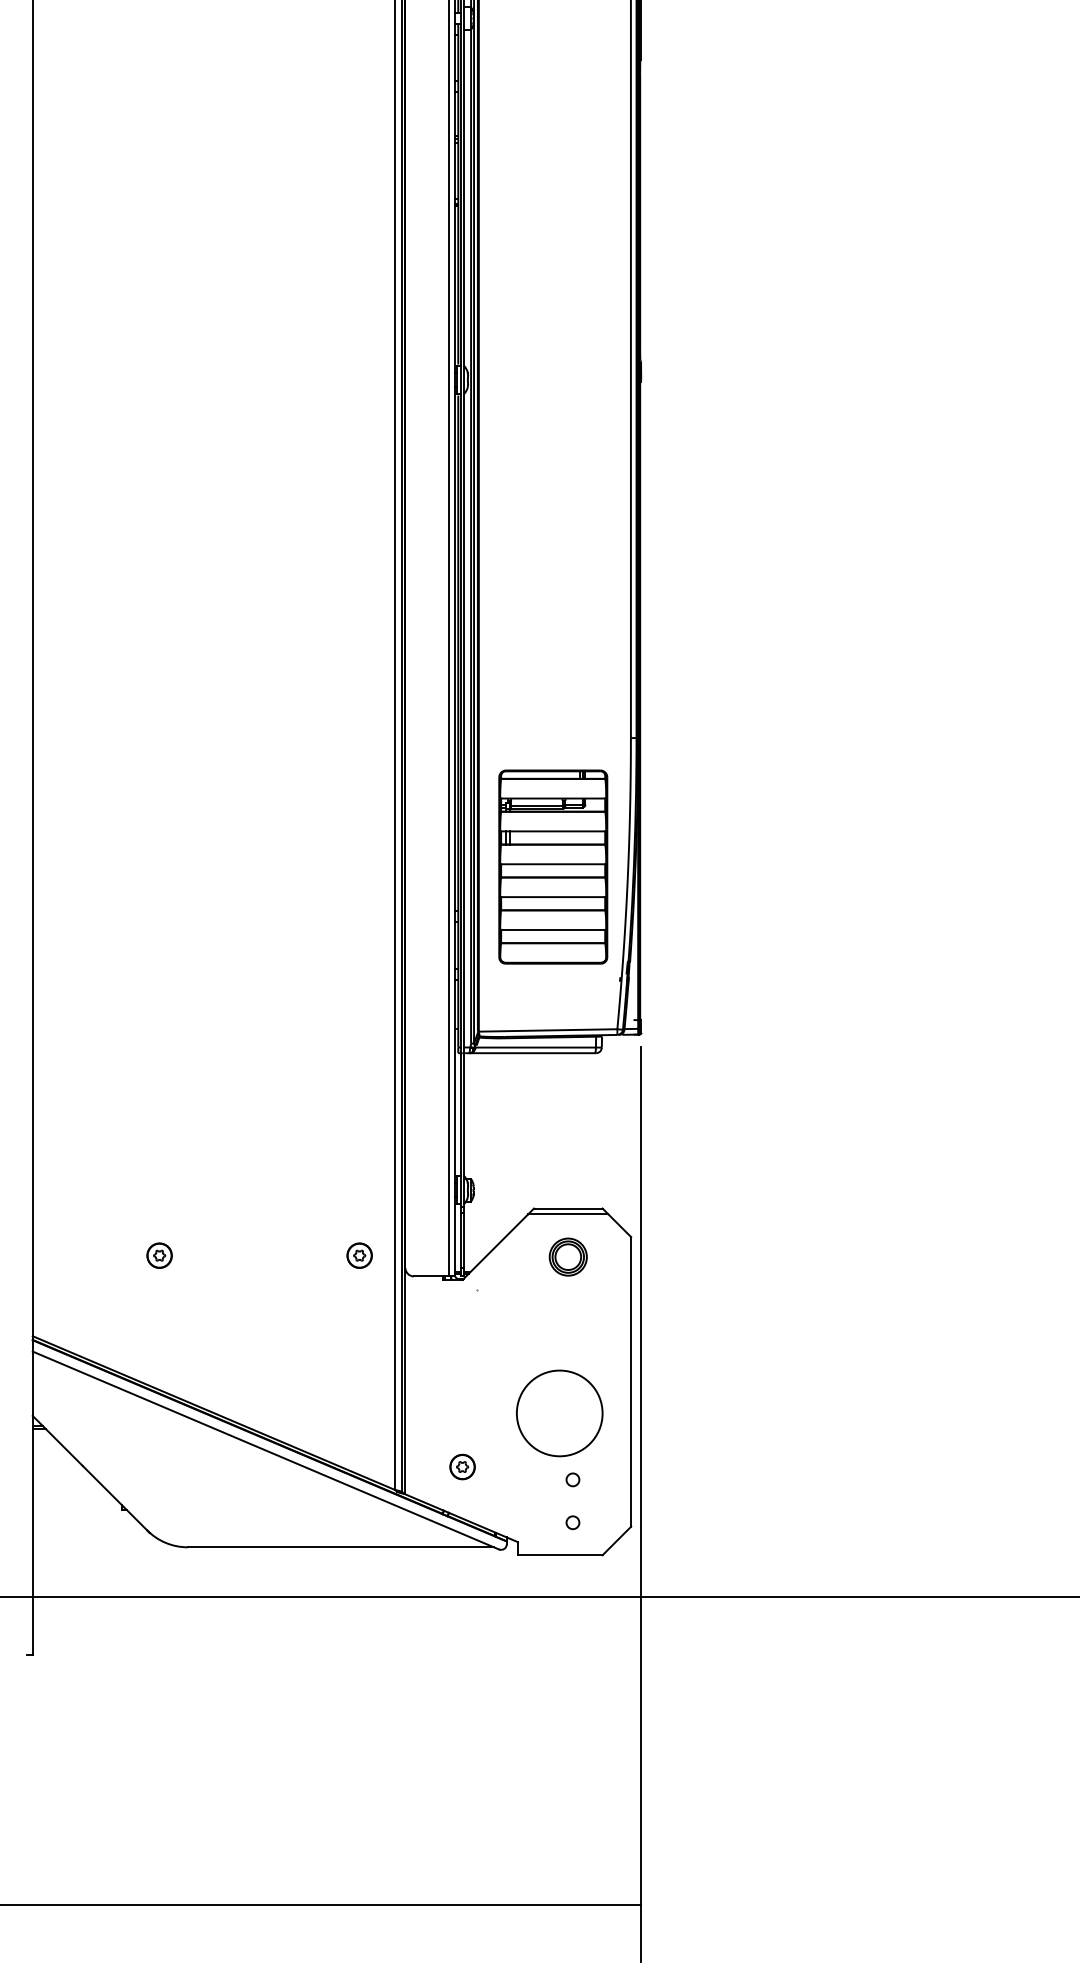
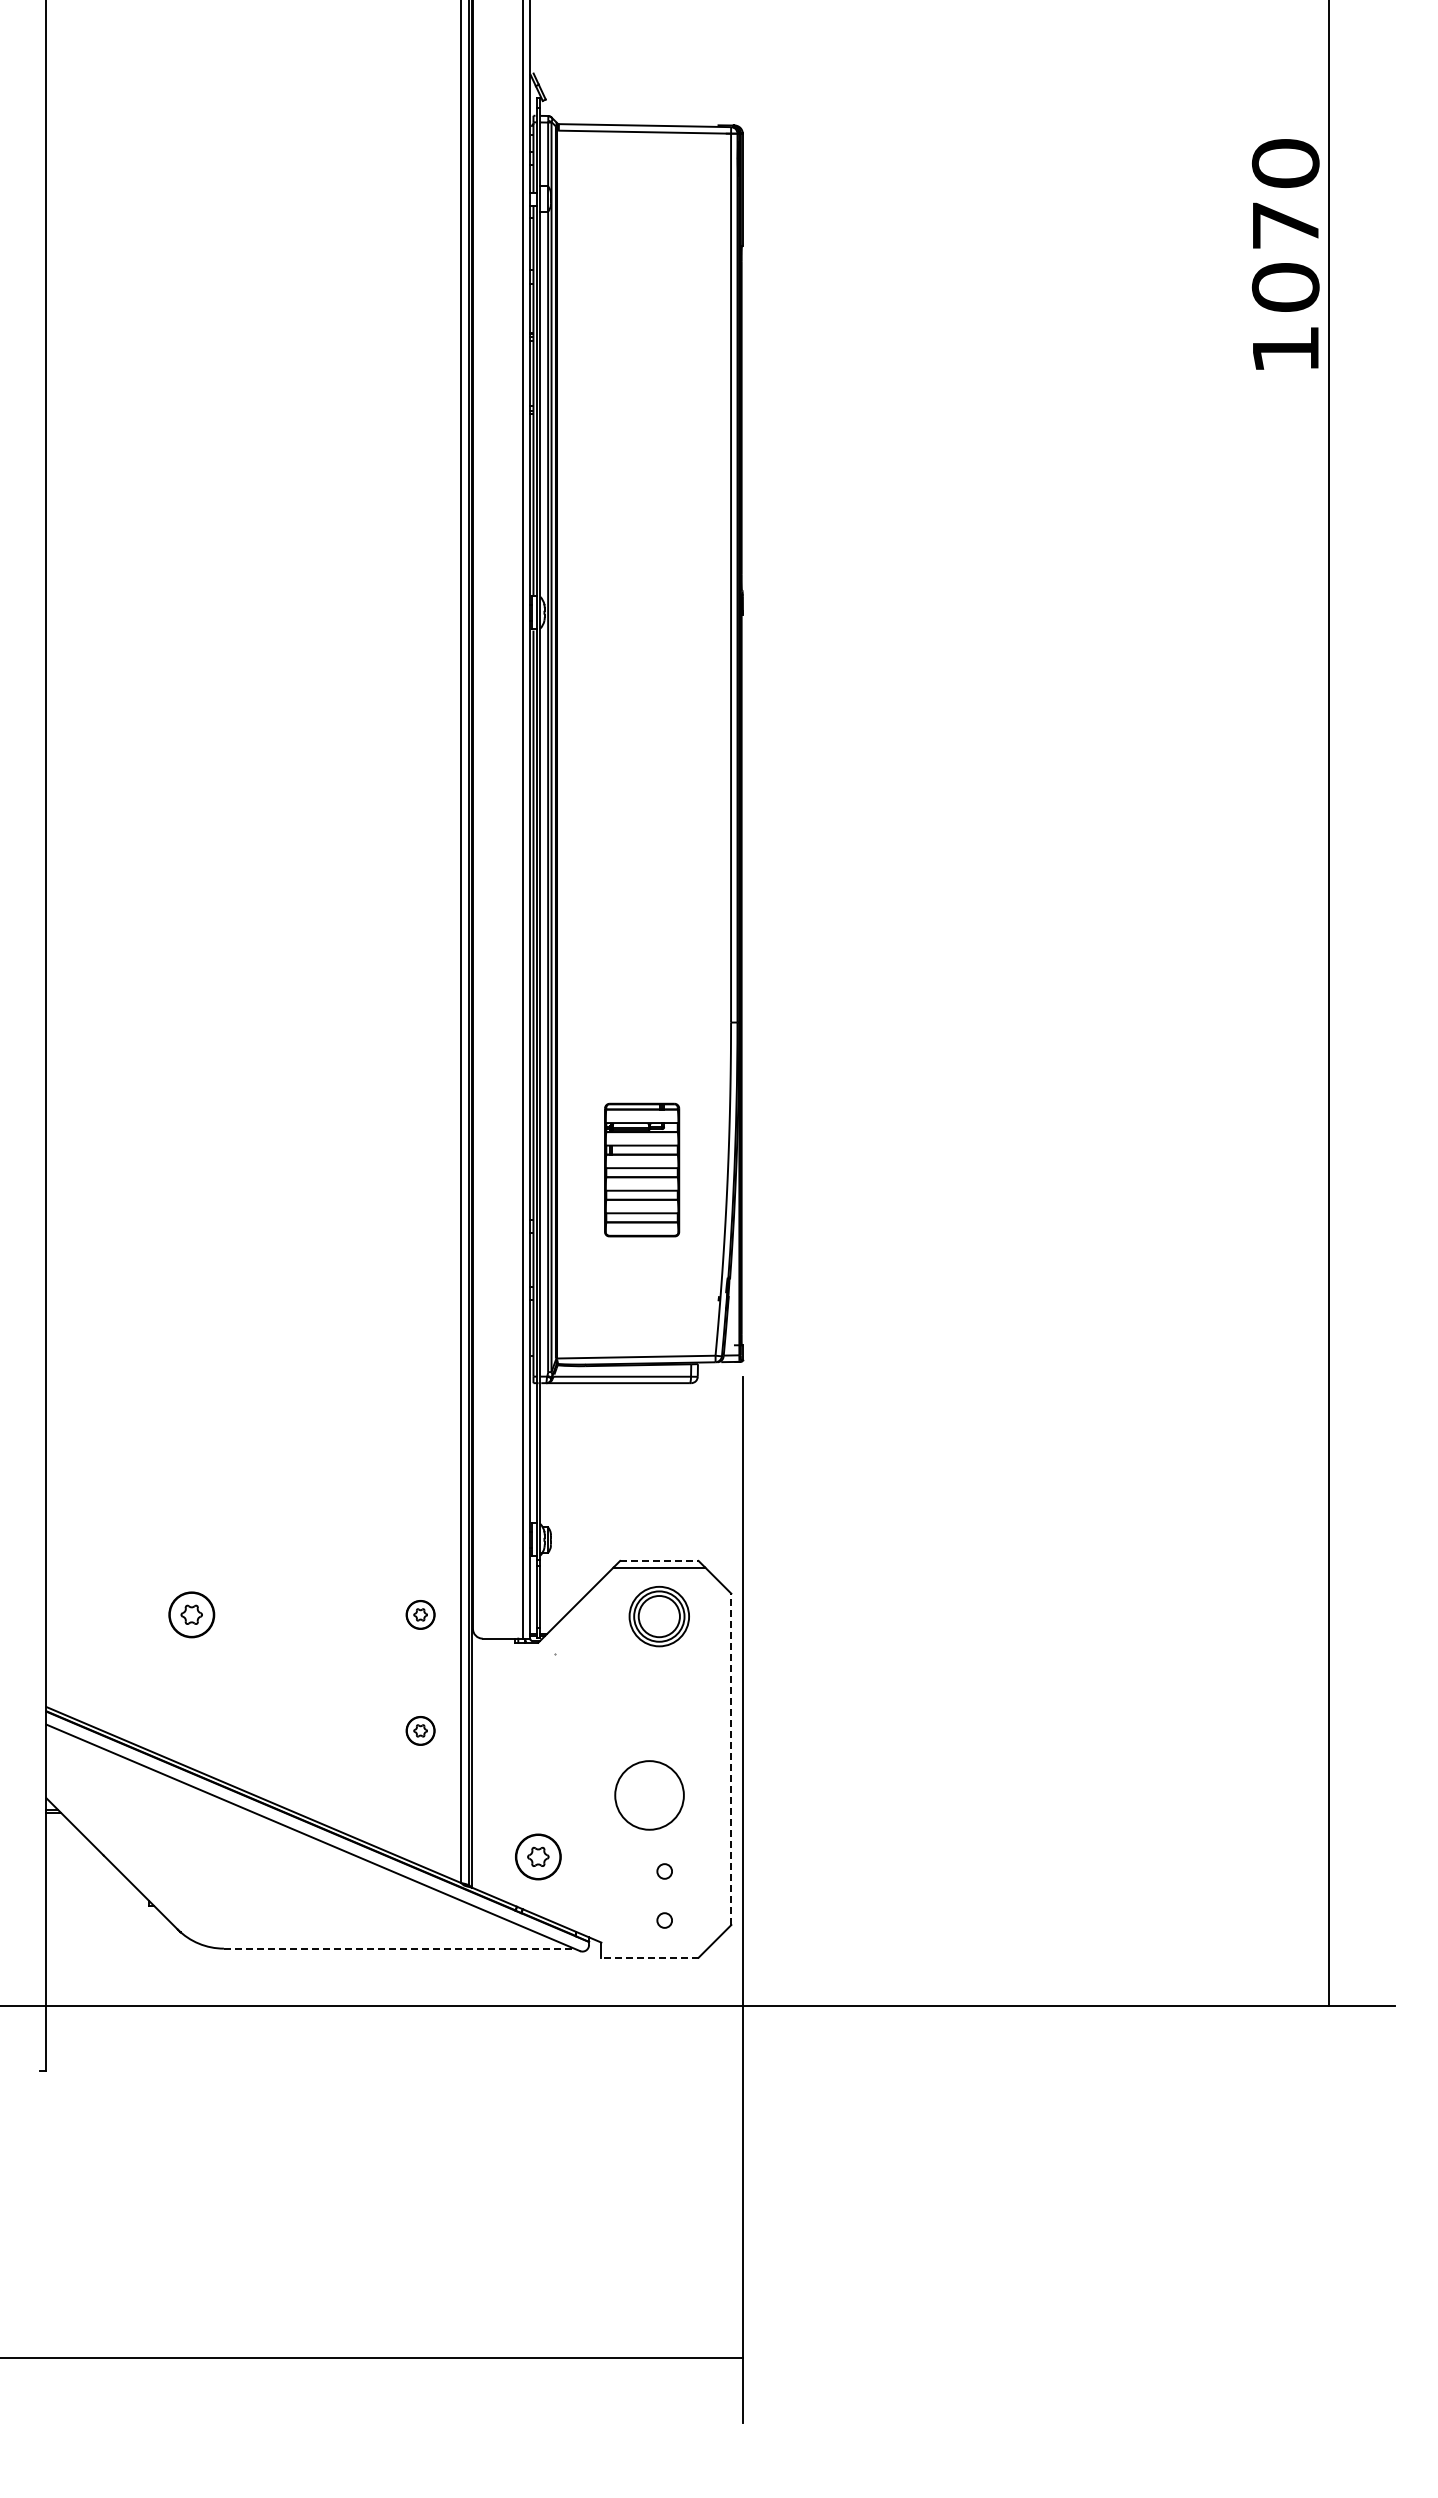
part: (552, 866) -> (641, 1169), size x0.6
line: (568, 1208) -> (659, 1560), solid -> dashed
part: (159, 1255) -> (191, 1614), size x1.6
part: (568, 1257) -> (659, 1616), size x1.4
part: (359, 1356) -> (420, 1730), added
line: (631, 1382) -> (731, 1759), solid -> dashed
circle: (559, 1413) -> (649, 1795), size x0.7
part: (462, 1466) -> (538, 1856), size x1.6
line: (341, 1547) -> (399, 1948), solid -> dashed
line: (560, 1555) -> (650, 1957), solid -> dashed

